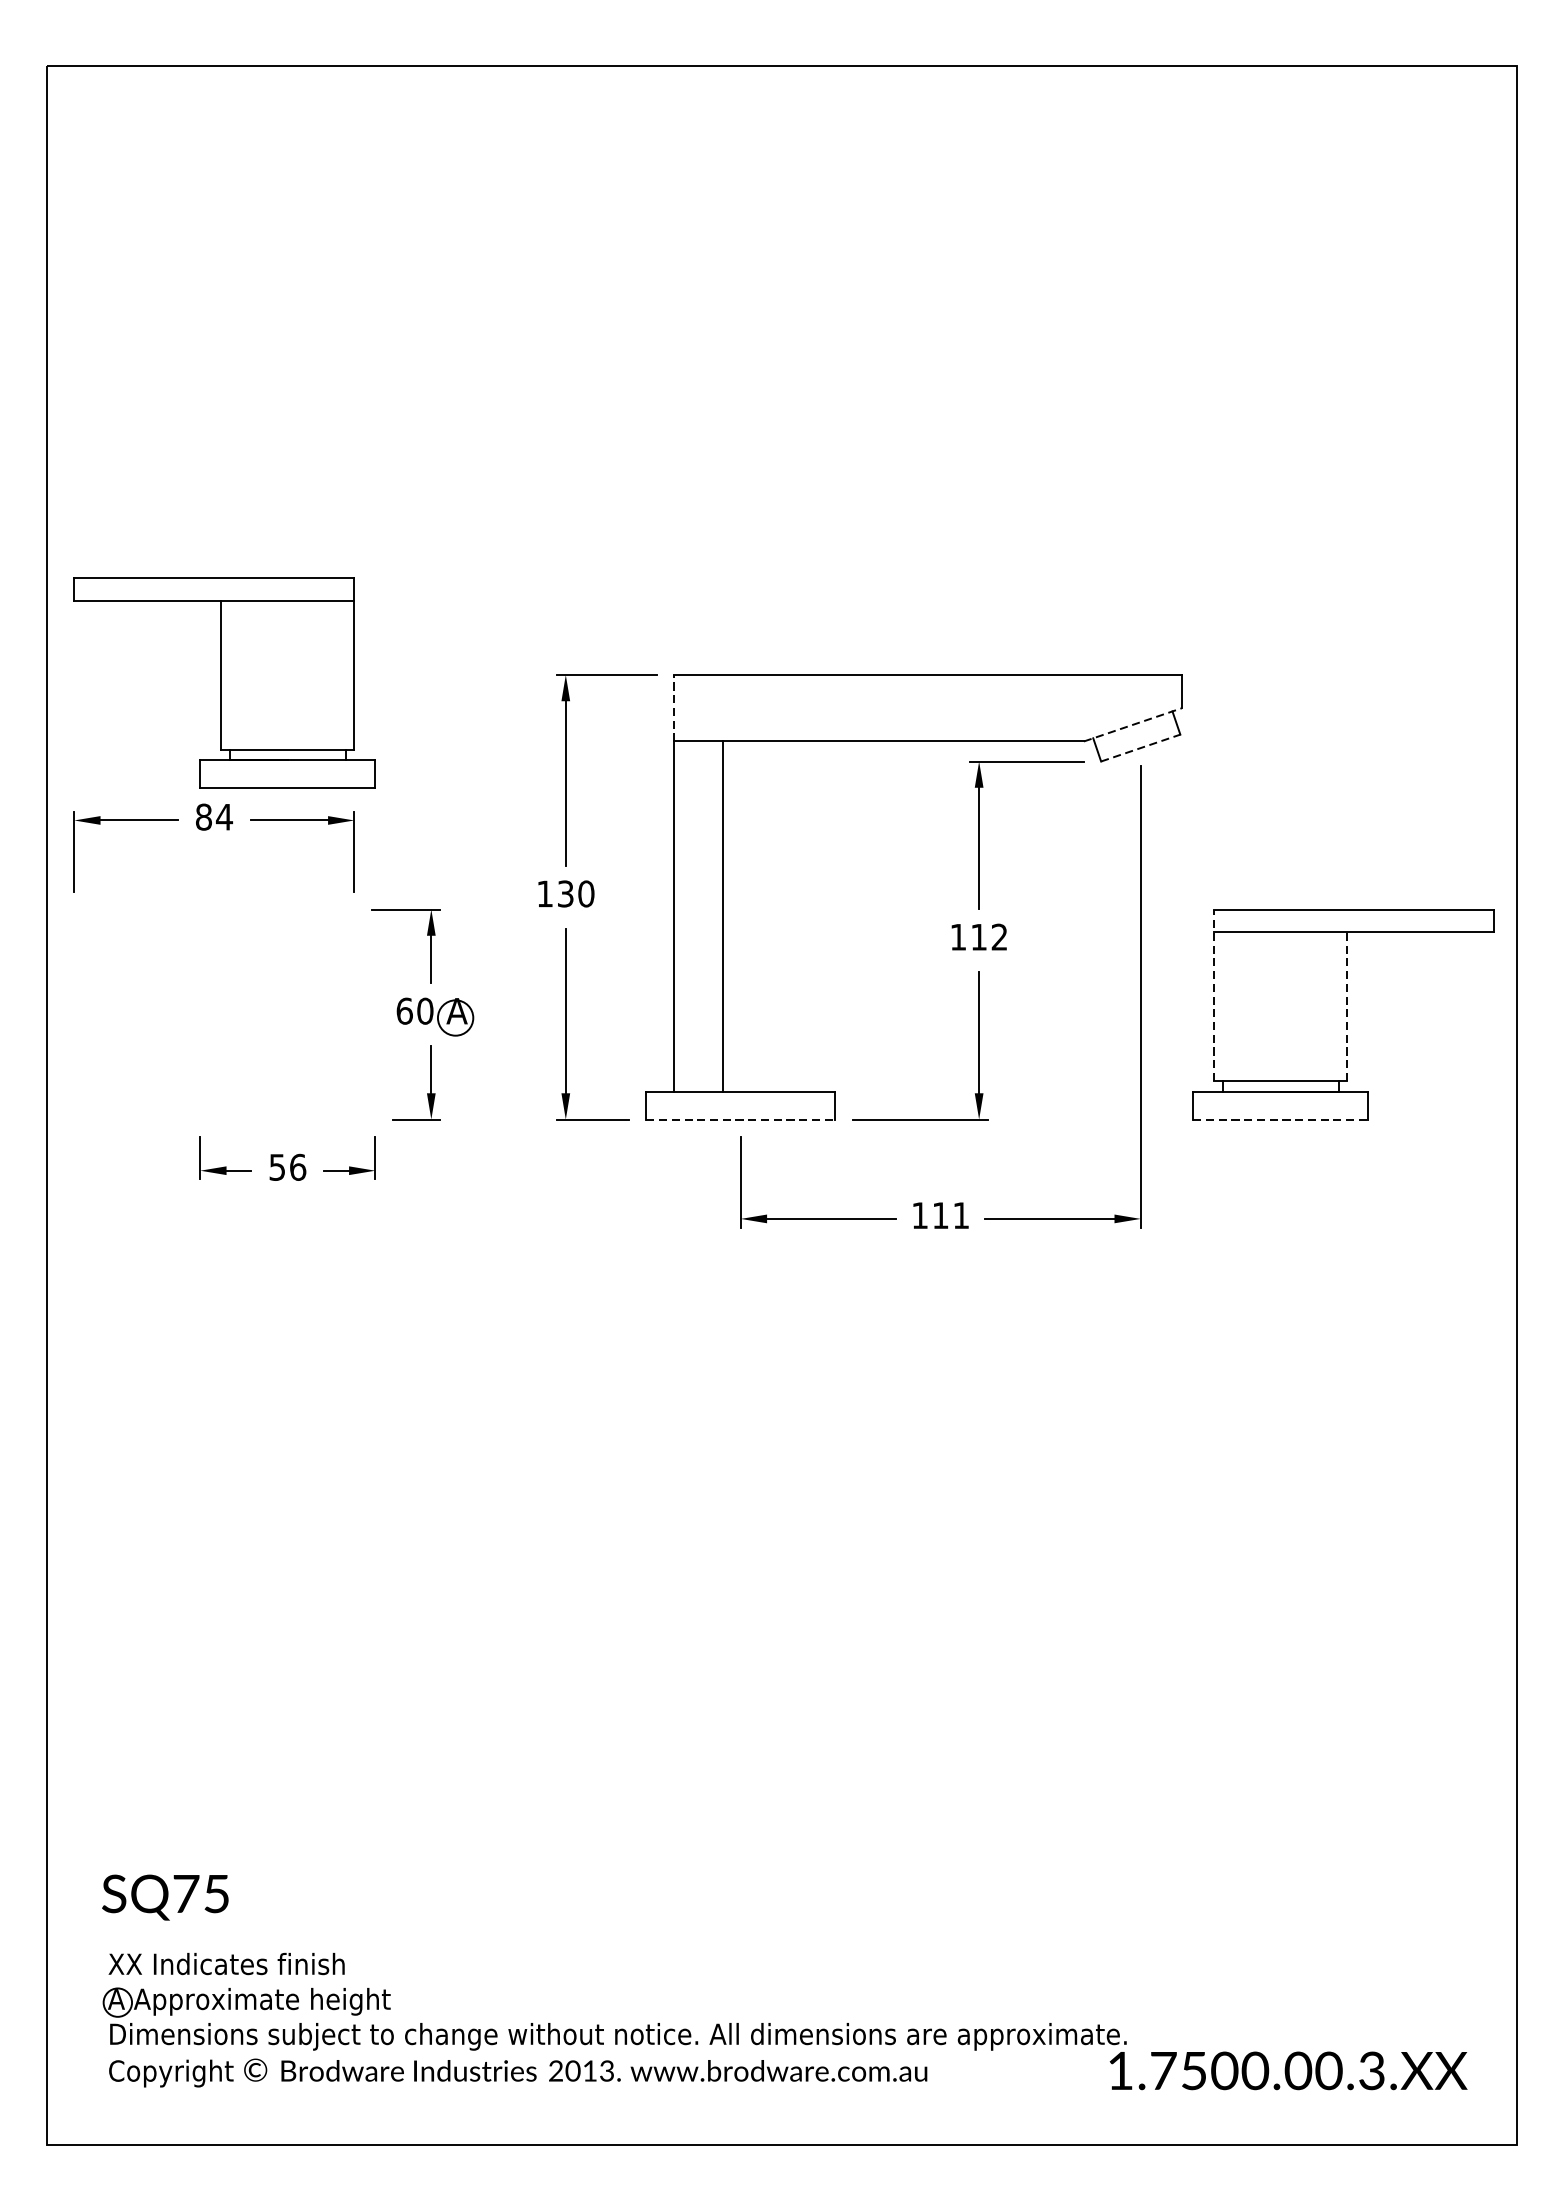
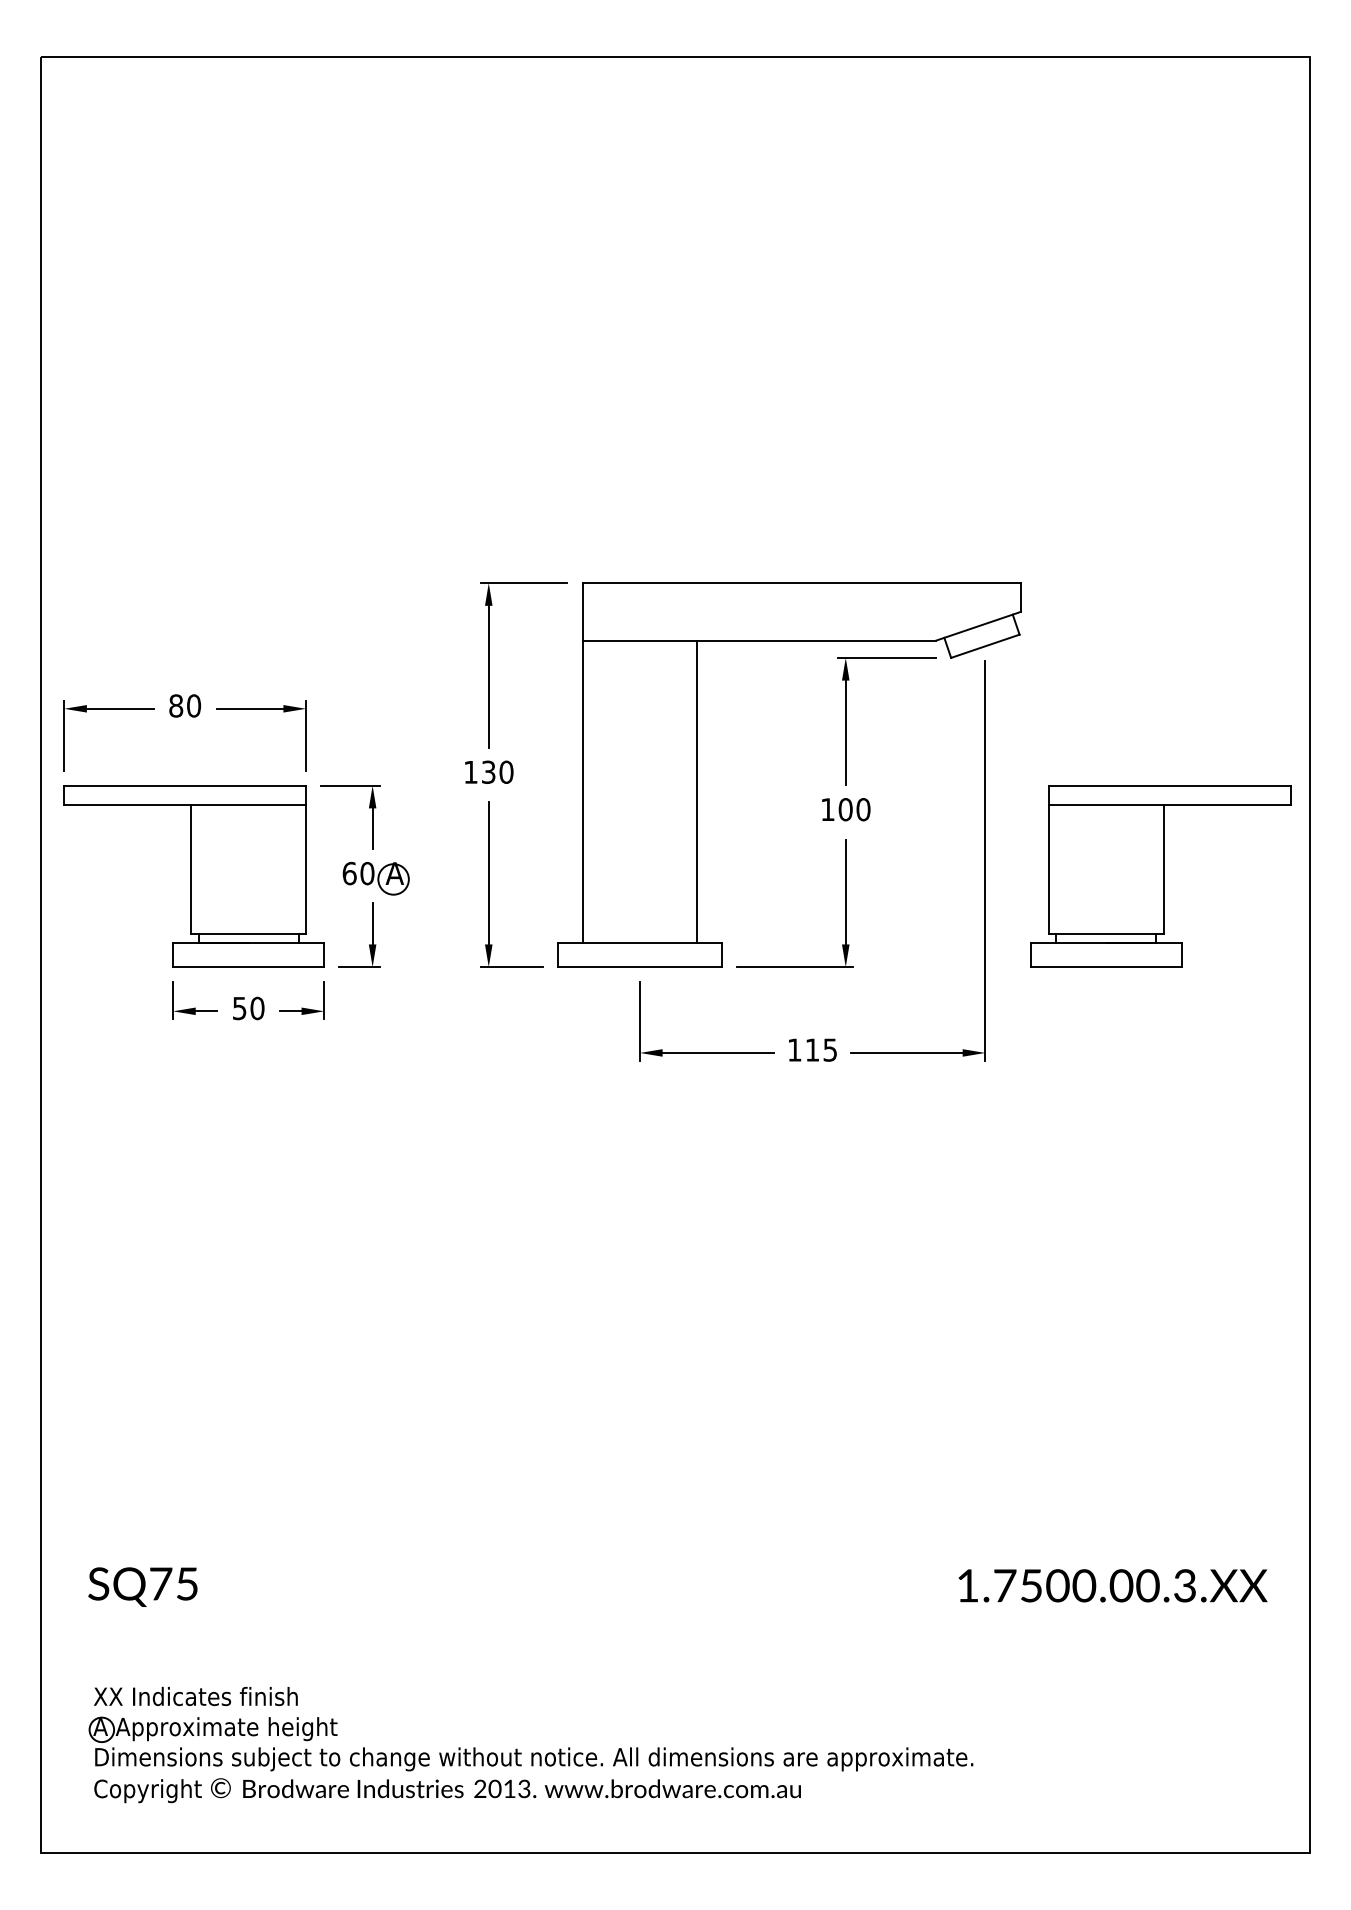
part: (223, 683) -> (193, 876), moved
line: (674, 707) -> (582, 611), dashed -> solid
line: (1132, 725) -> (978, 626), dashed -> solid
line: (1140, 748) -> (985, 646), dashed -> solid
text: (223, 816) -> (193, 705), 84 -> 80
line: (722, 916) -> (697, 791), moved
text: (989, 937) -> (854, 809), 112 -> 100
line: (1213, 994) -> (1048, 859), dashed -> solid
line: (1347, 1006) -> (1163, 869), dashed -> solid
line: (740, 1119) -> (639, 967), dashed -> solid
line: (1281, 1119) -> (1106, 967), dashed -> solid
text: (298, 1166) -> (257, 1007), 56 -> 50
text: (960, 1214) -> (829, 1049), 111 -> 115
text: (164, 1896) -> (142, 1586), moved
text: (1287, 2070) -> (1112, 1585), moved

